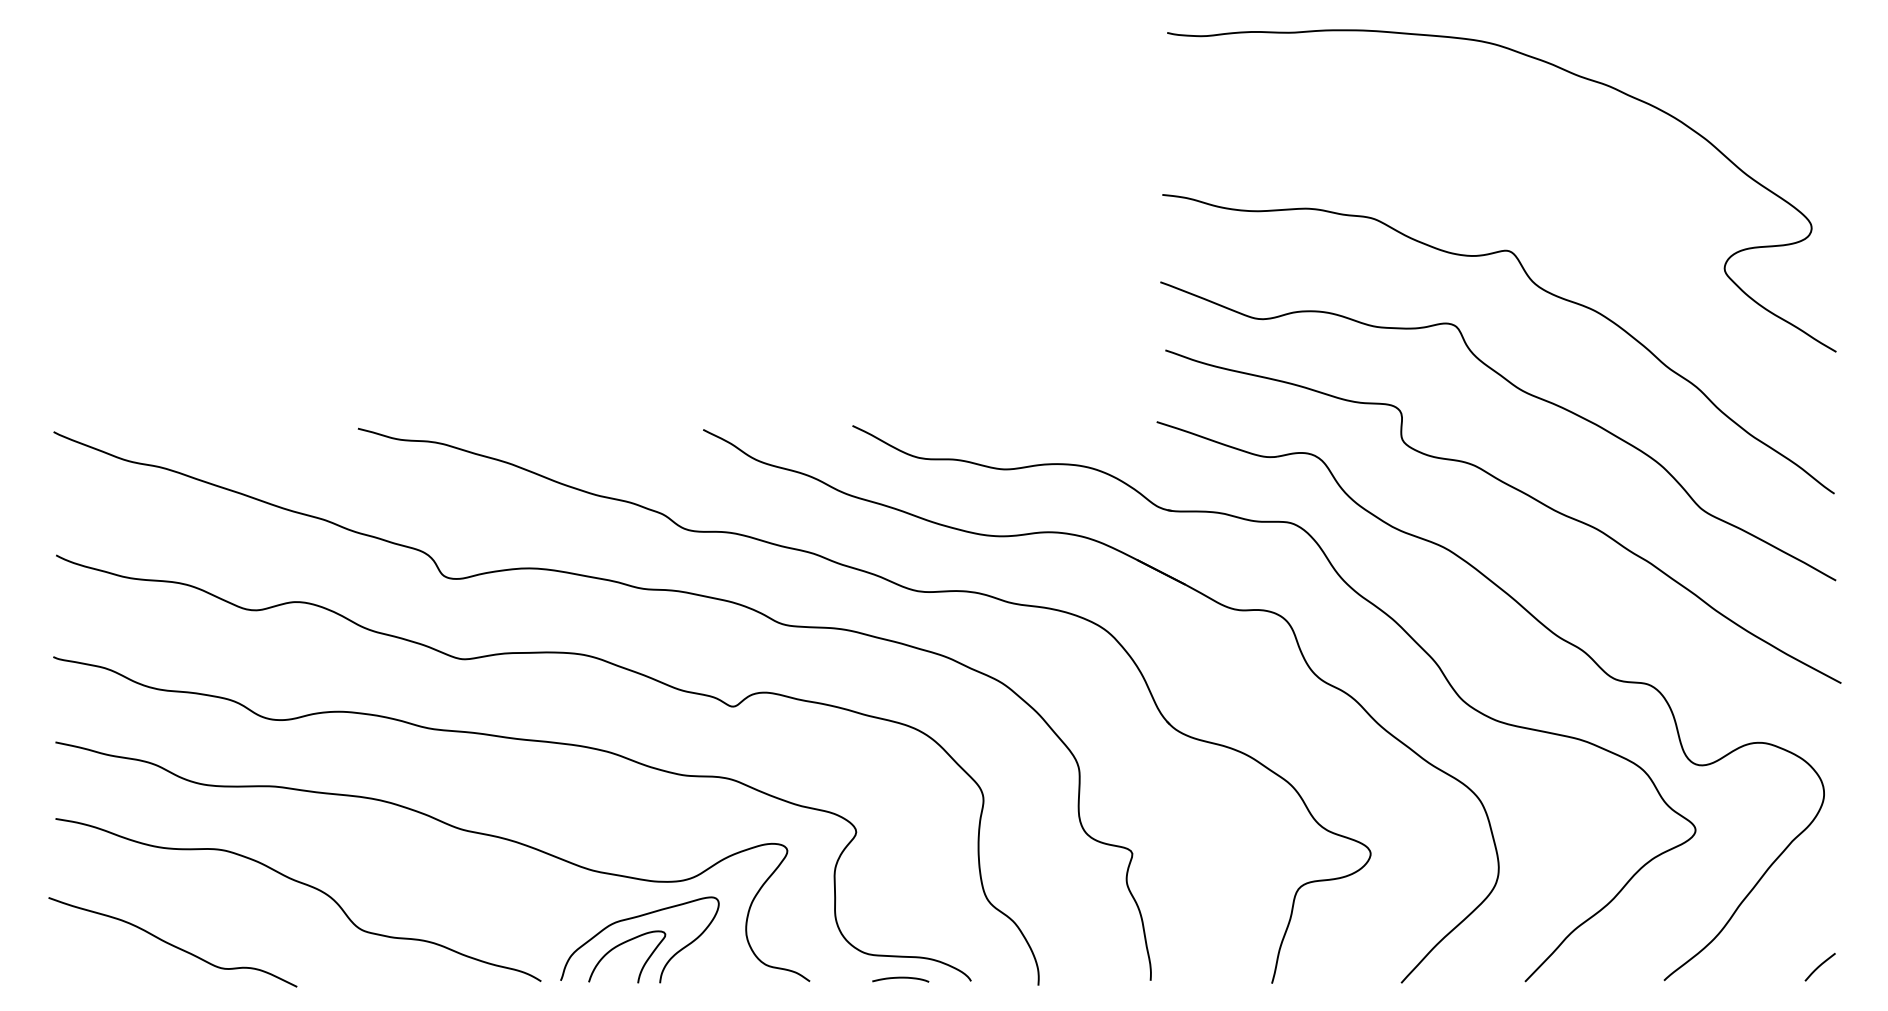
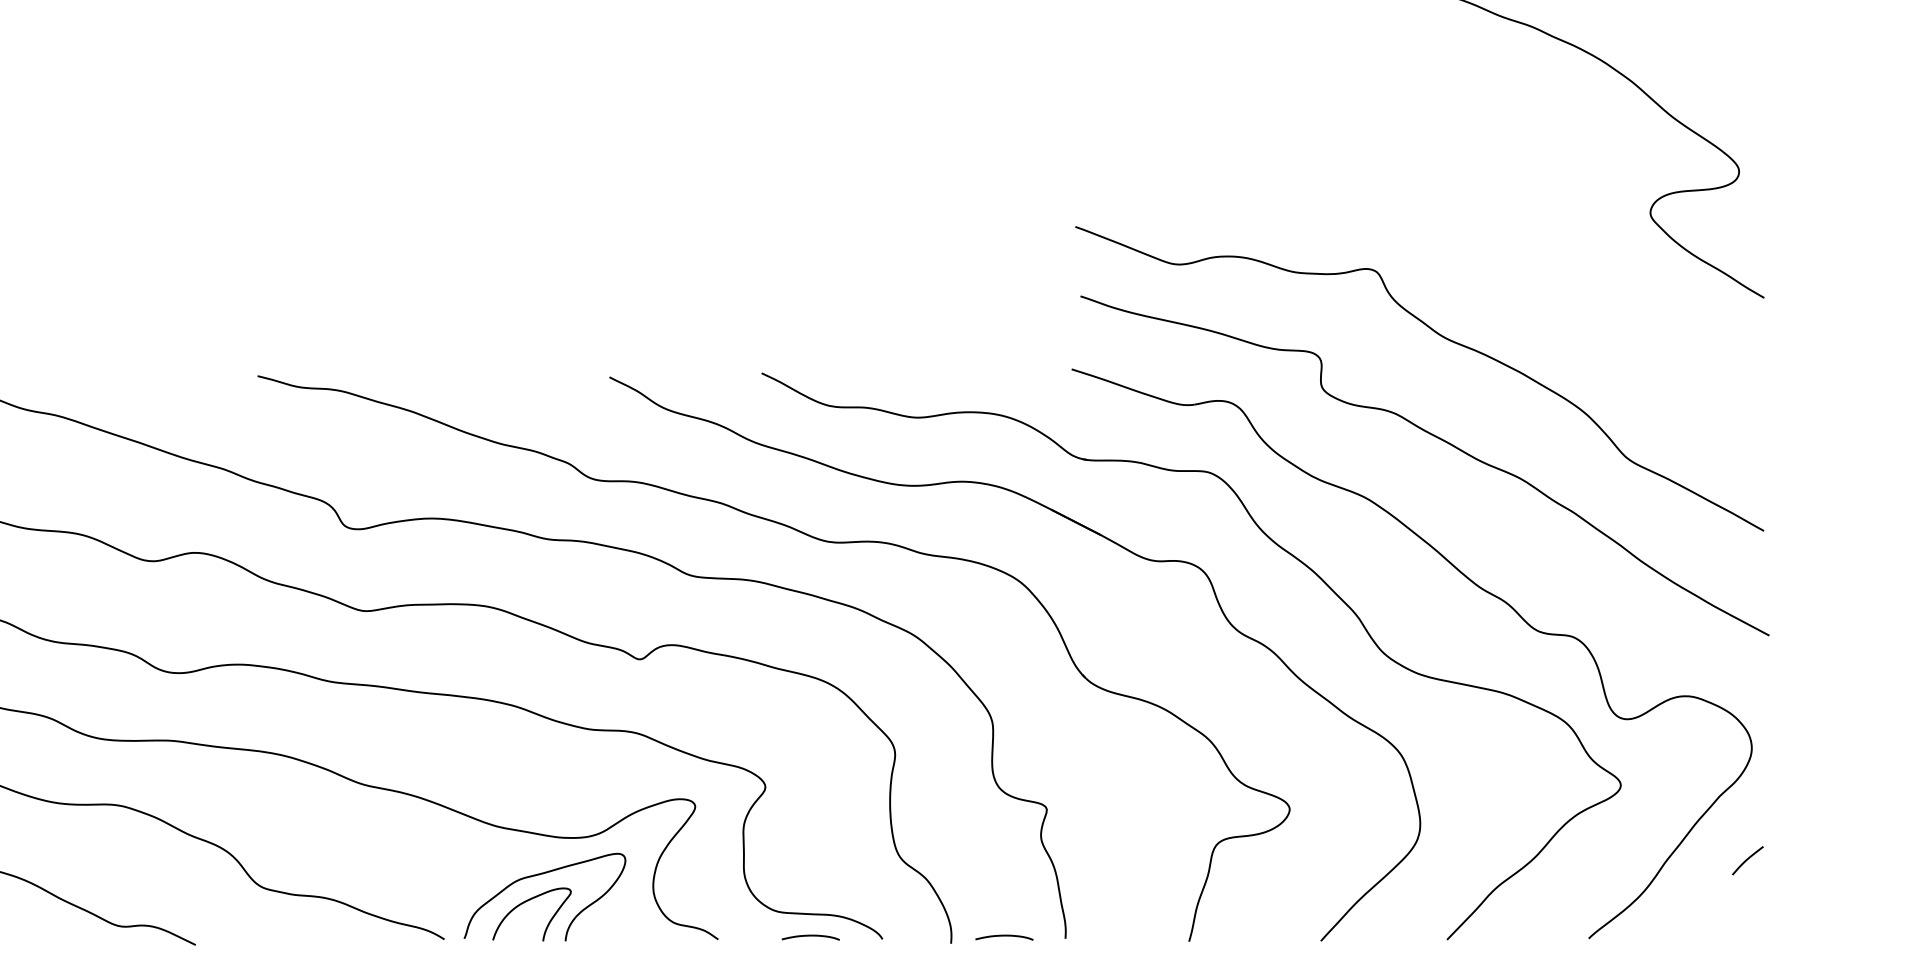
curve: (1536, 286) -> (1458, 231), removed
curve: (1819, 967) -> (1747, 861), moved
curve: (1090, 978) -> (1004, 936), added

